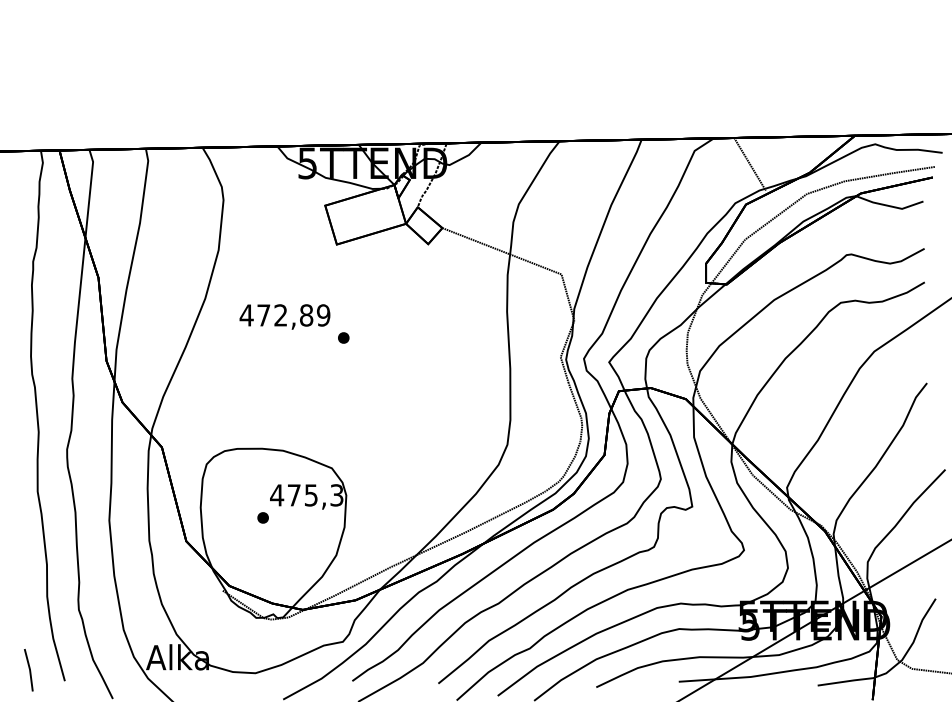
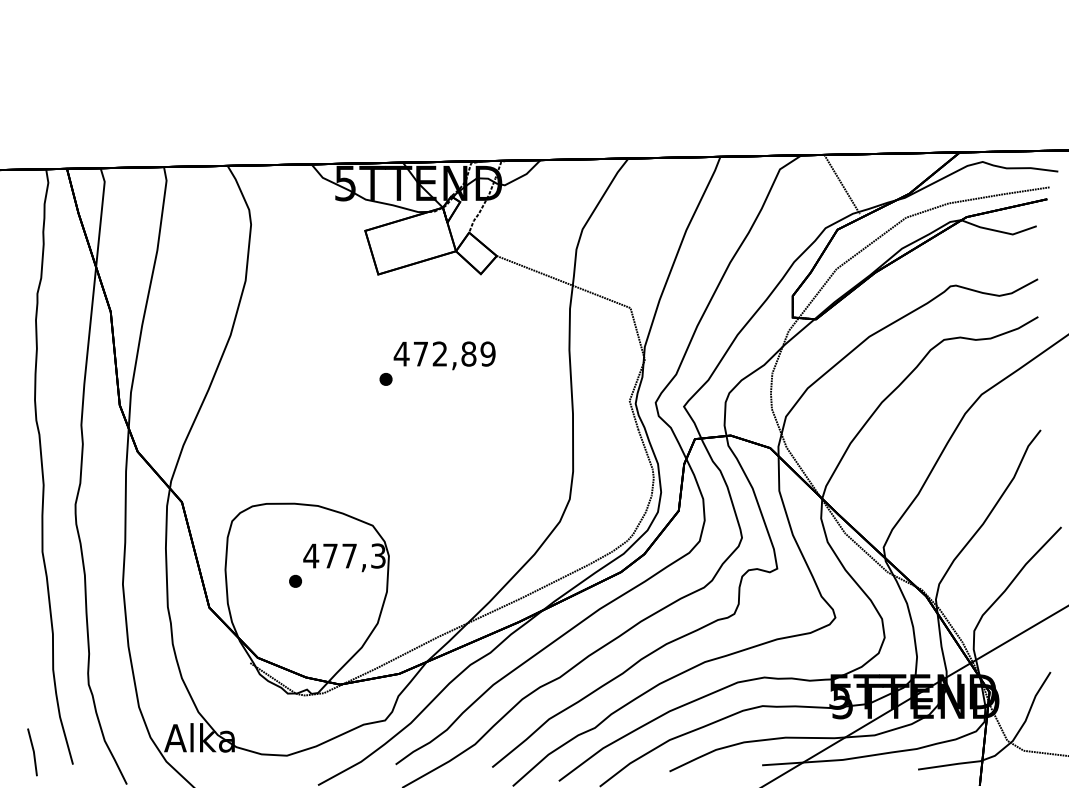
text: (284, 316) -> (444, 355), moved
text: (311, 495) -> (349, 556), 475,3 -> 477,3

